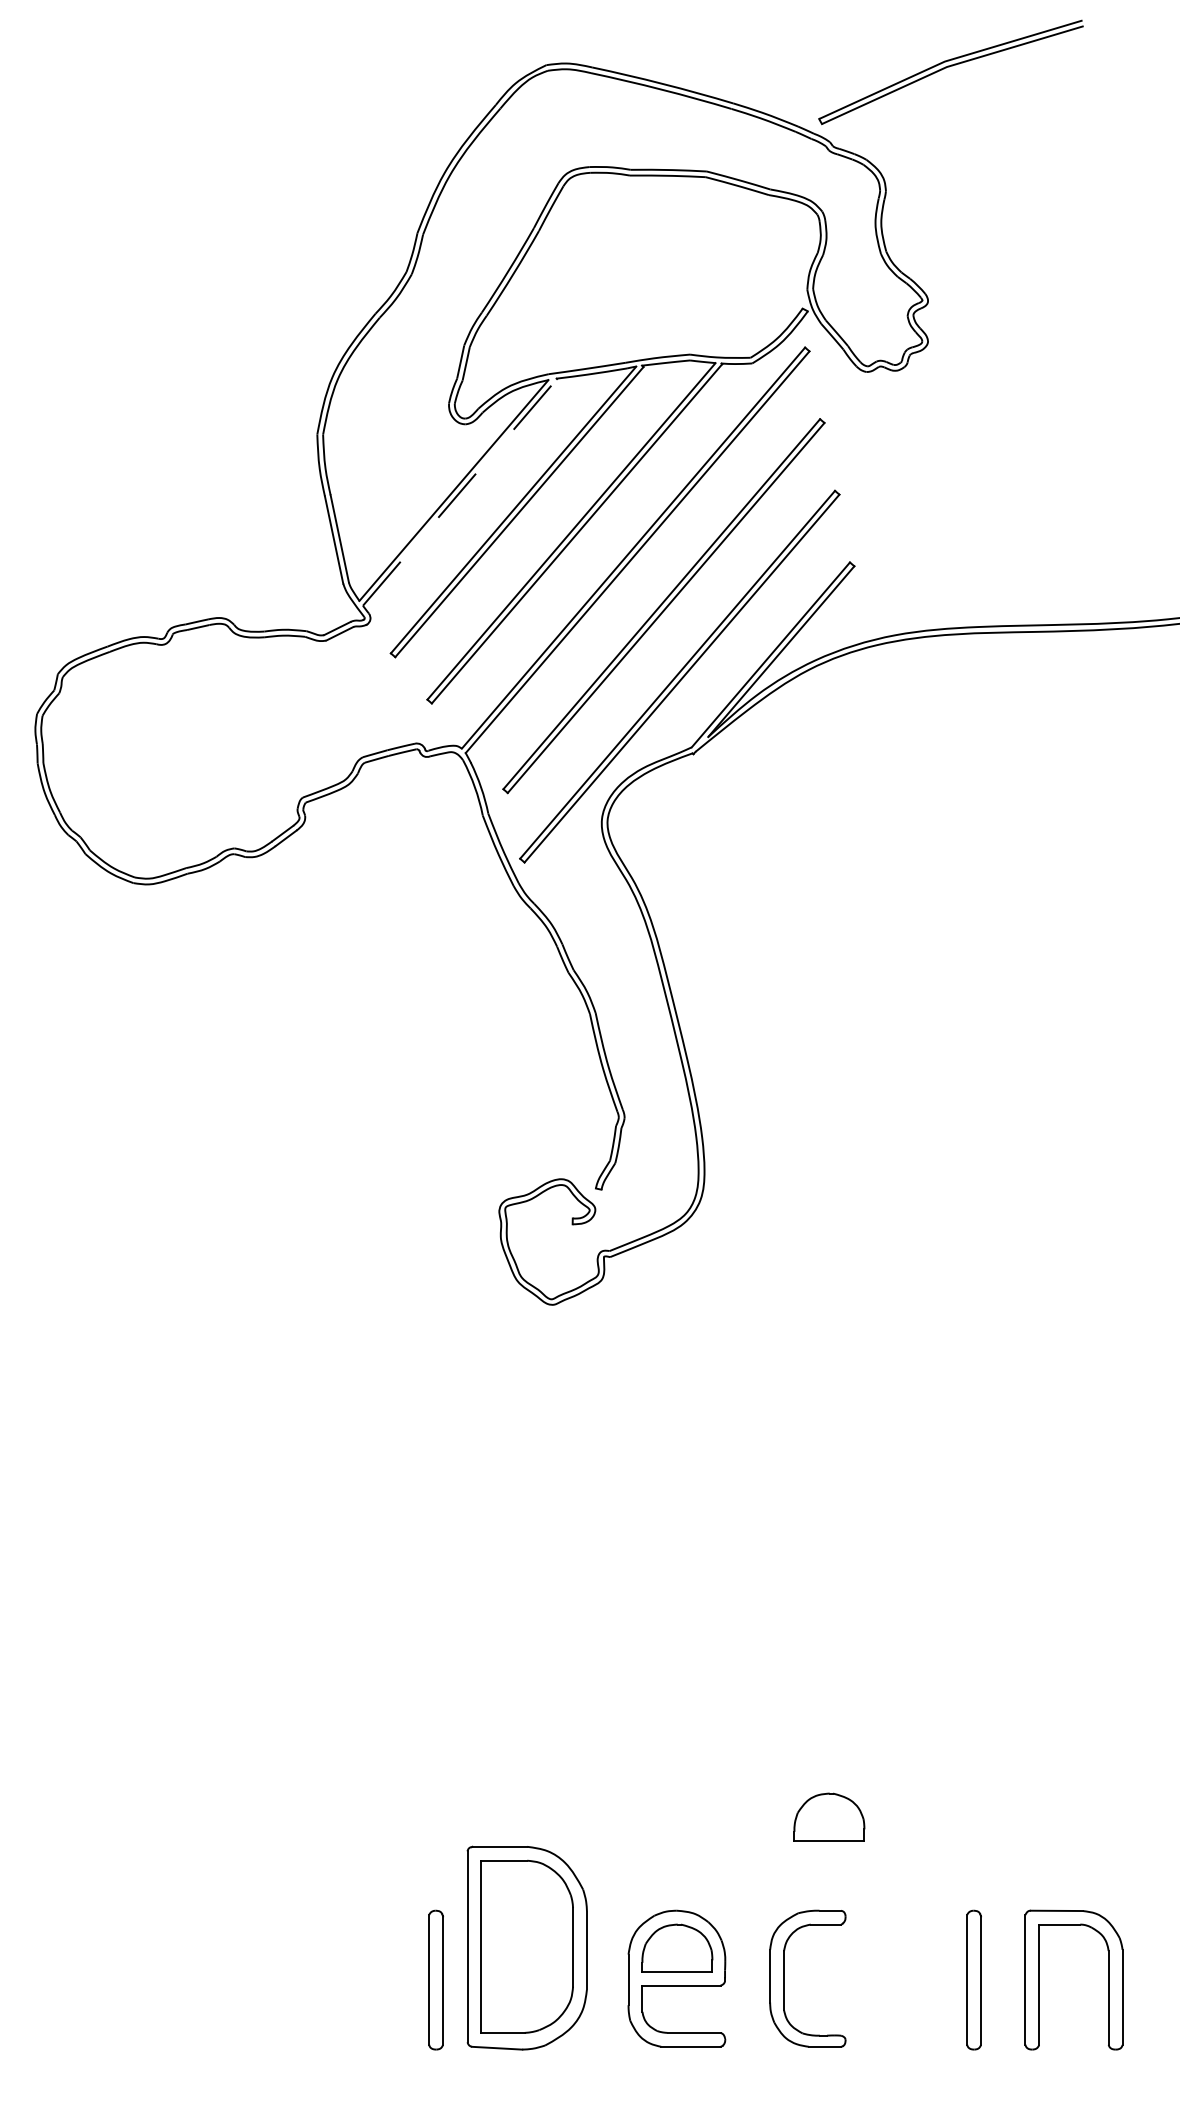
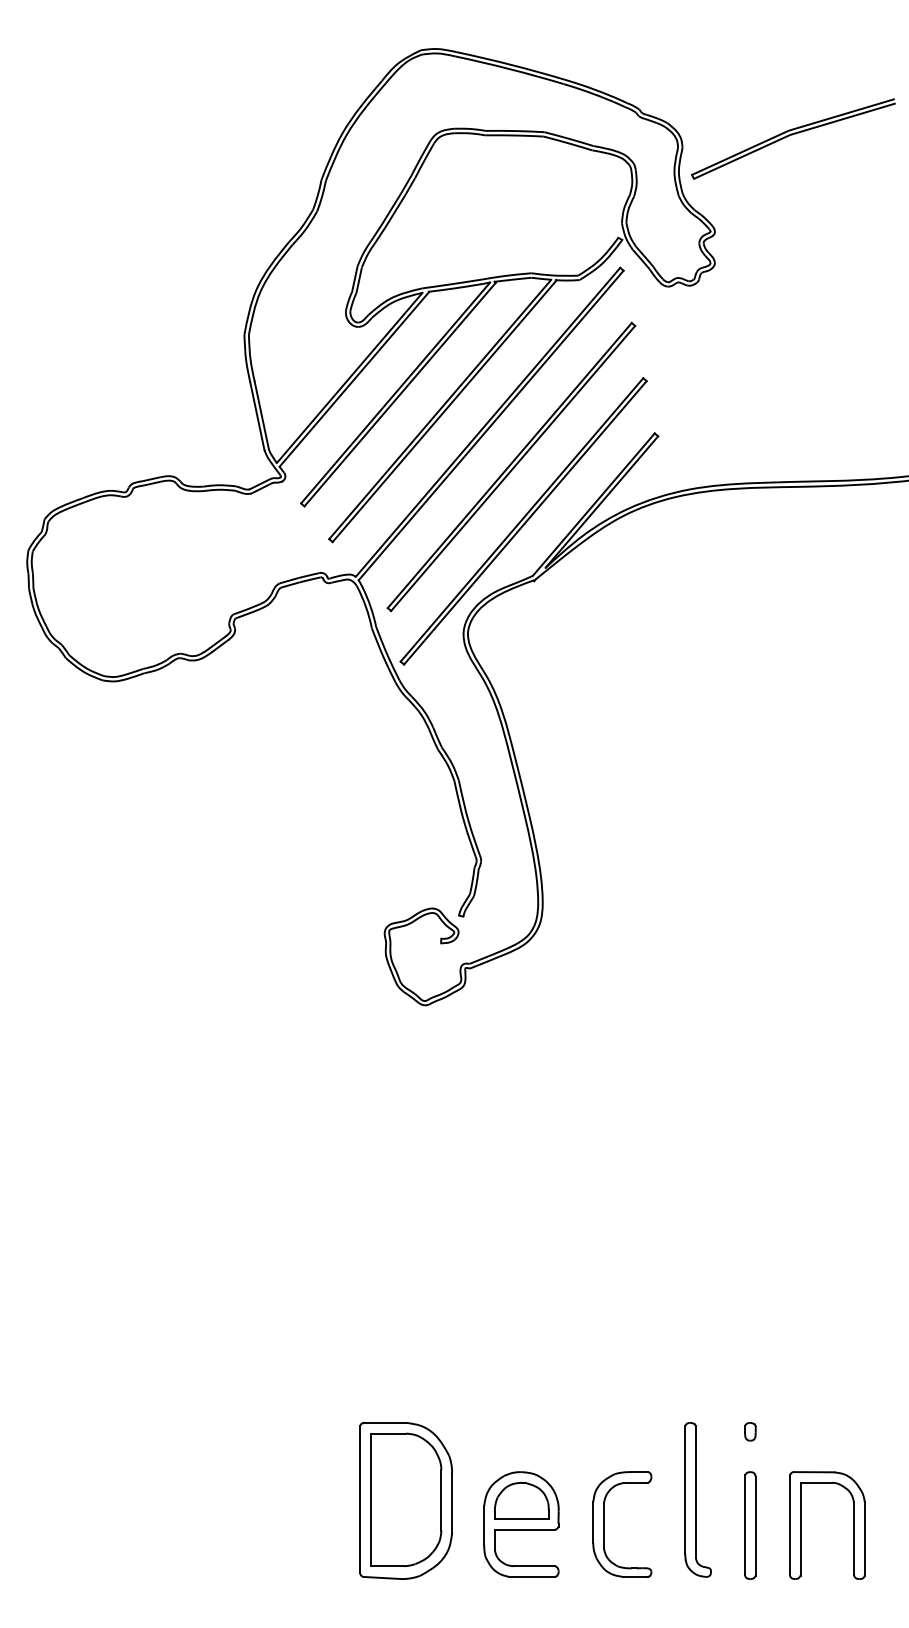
part: (950, 72) -> (793, 139), moved
line: (460, 492) -> (354, 379), dashed -> solid
part: (829, 1816) -> (639, 1399), removed
part: (974, 1858) -> (750, 1431), added
part: (905, 1946) -> (697, 1499), added
part: (435, 1979) -> (335, 1525), removed

